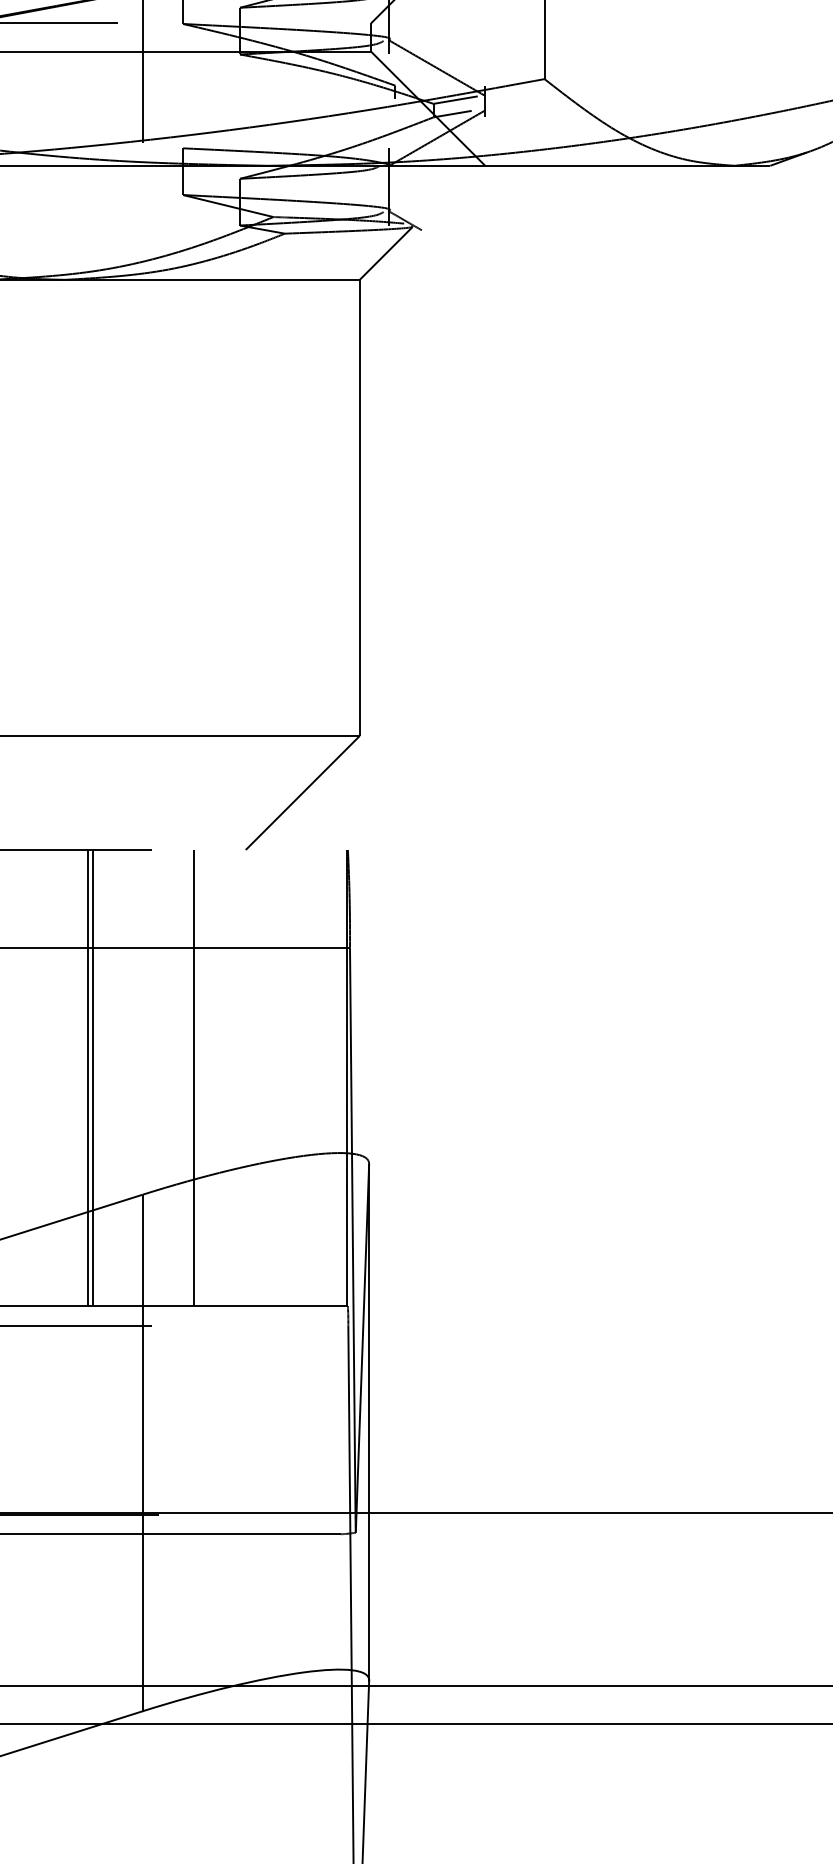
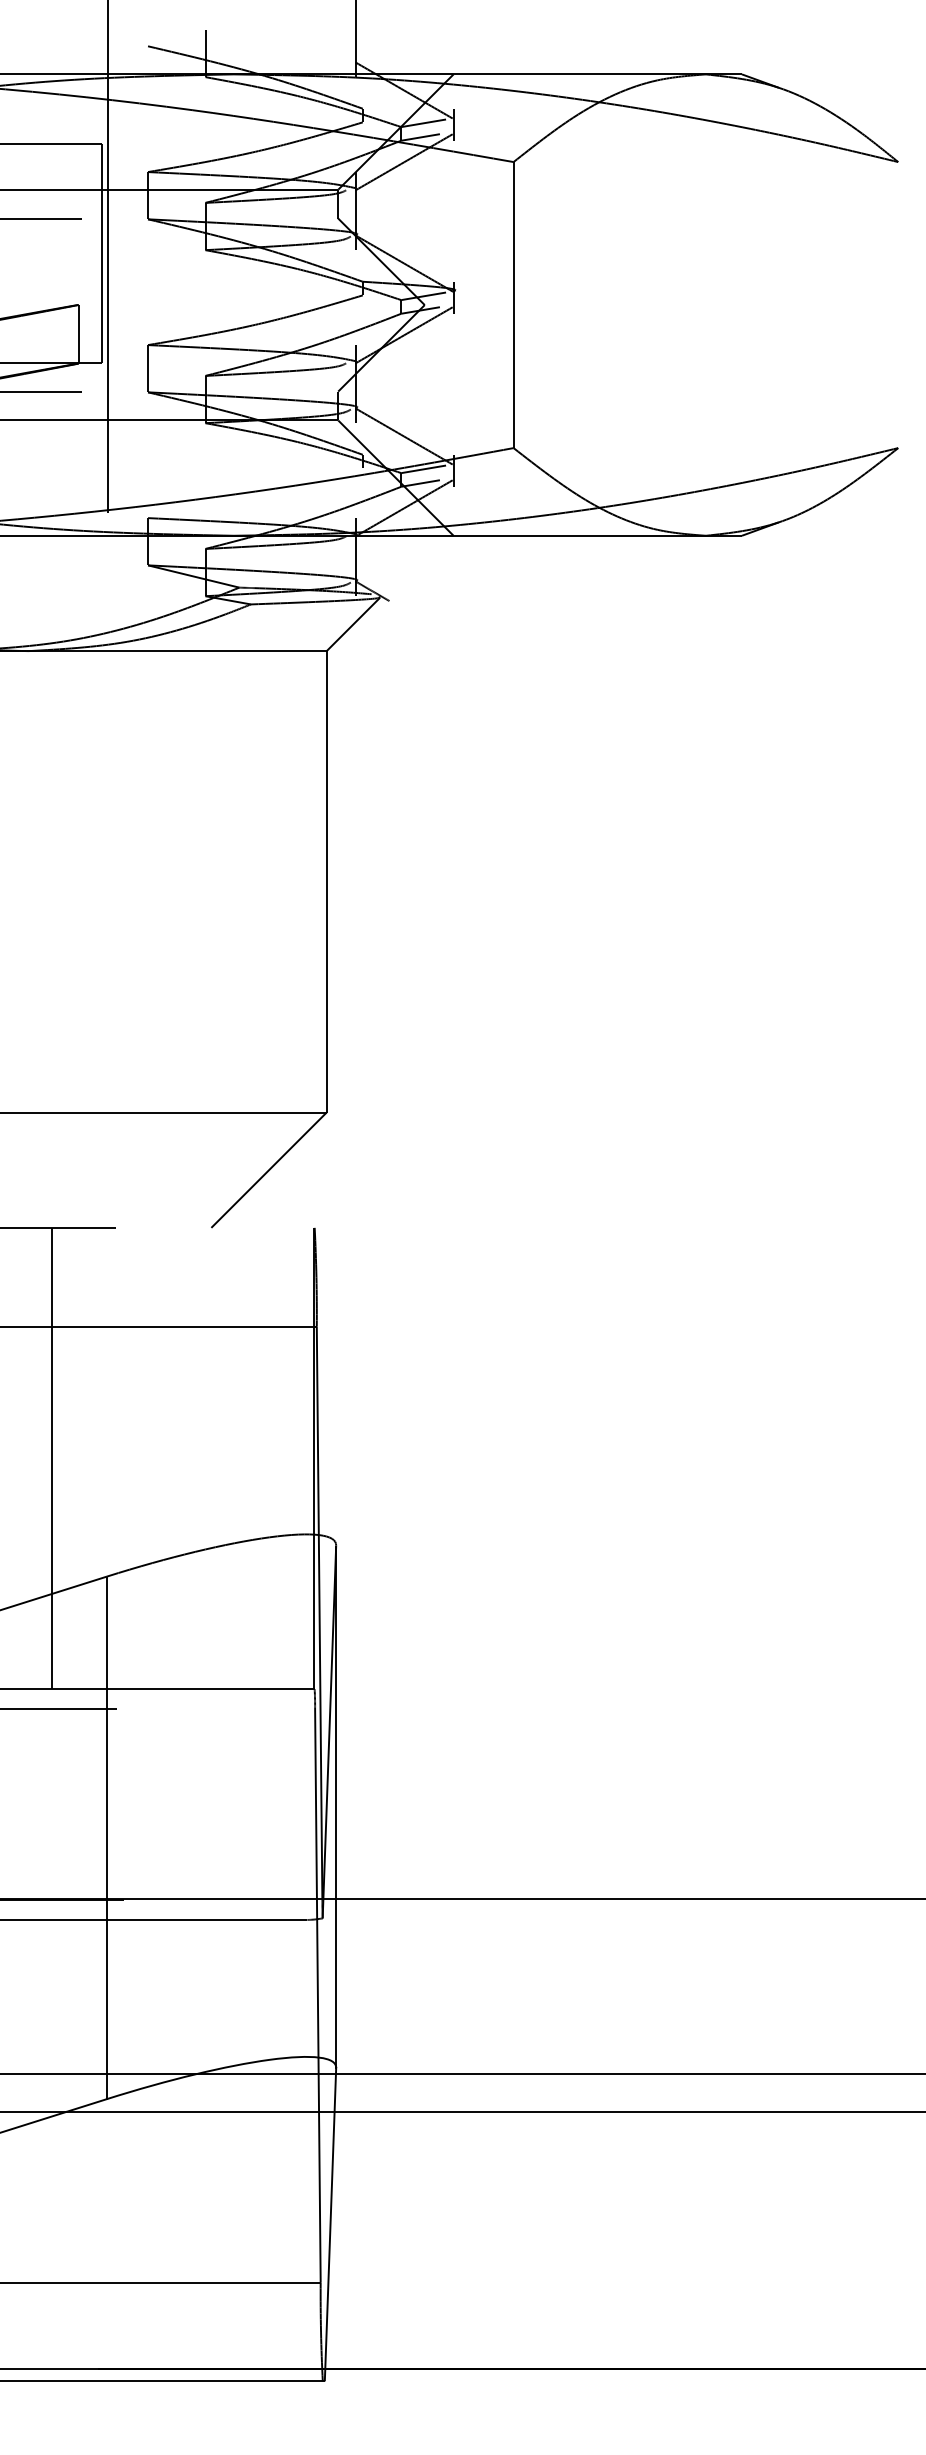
line: (92, 1078) -> (56, 1458), removed
line: (194, 1078) -> (159, 1458), removed

